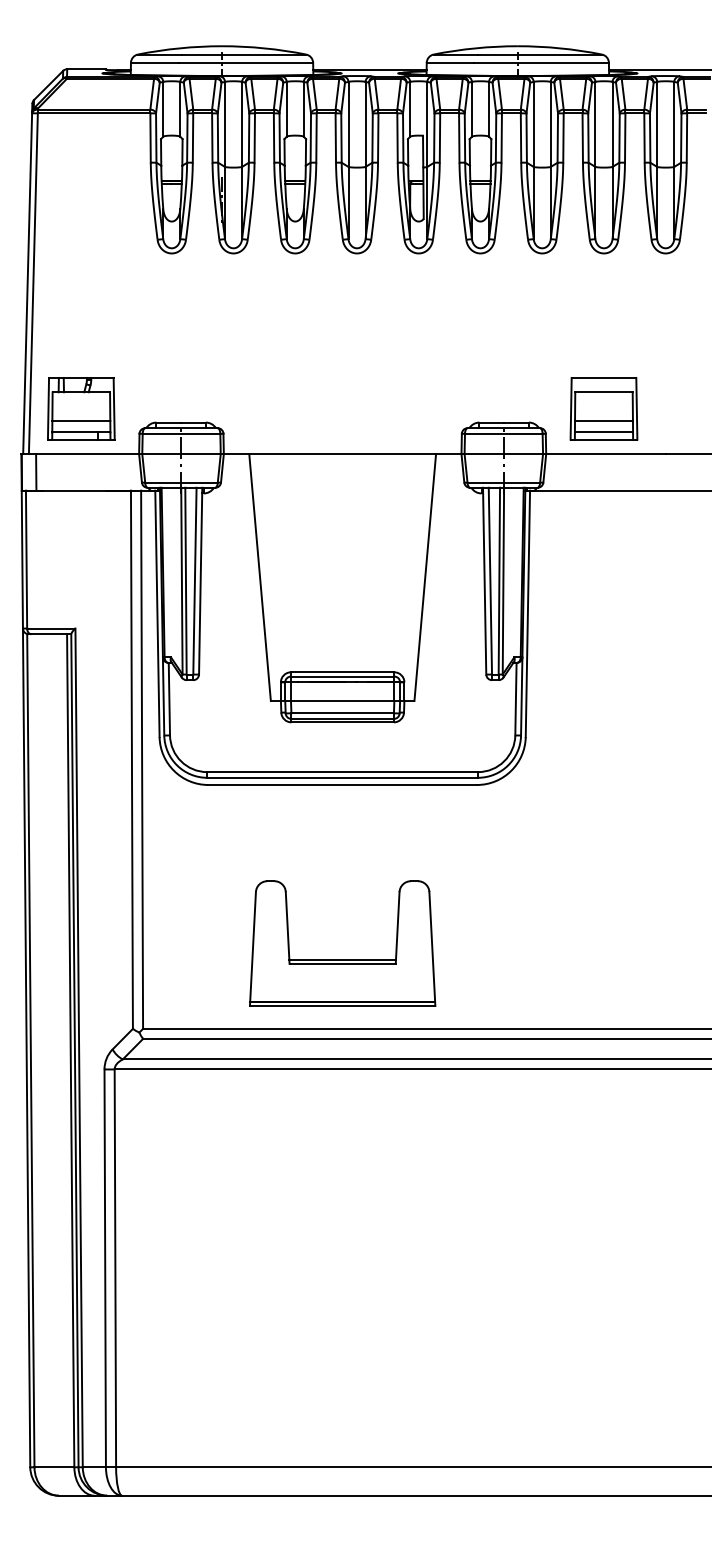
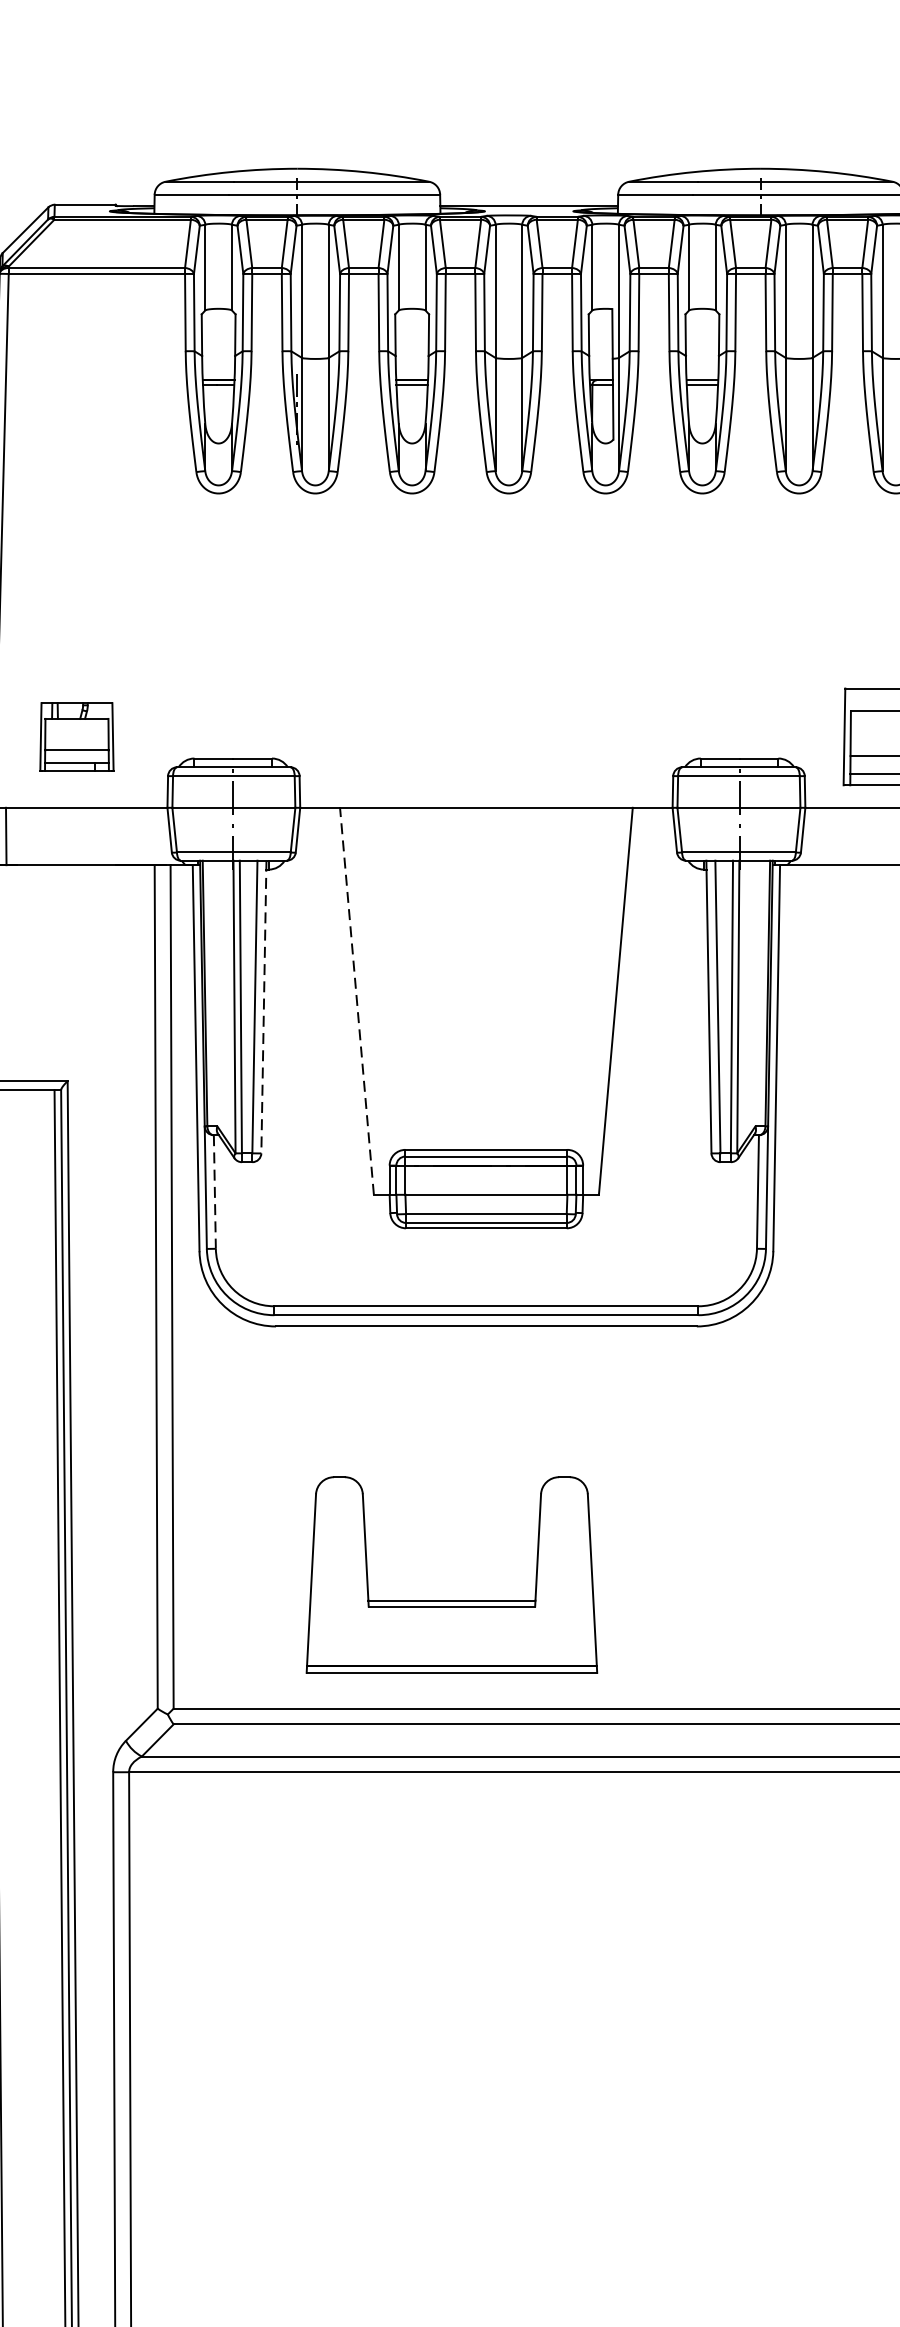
part: (81, 408) -> (77, 736), size x0.7
line: (260, 577) -> (357, 1001), solid -> dashed
line: (200, 581) -> (263, 1007), solid -> dashed
line: (169, 699) -> (215, 1192), solid -> dashed
part: (342, 959) -> (451, 1599), moved

